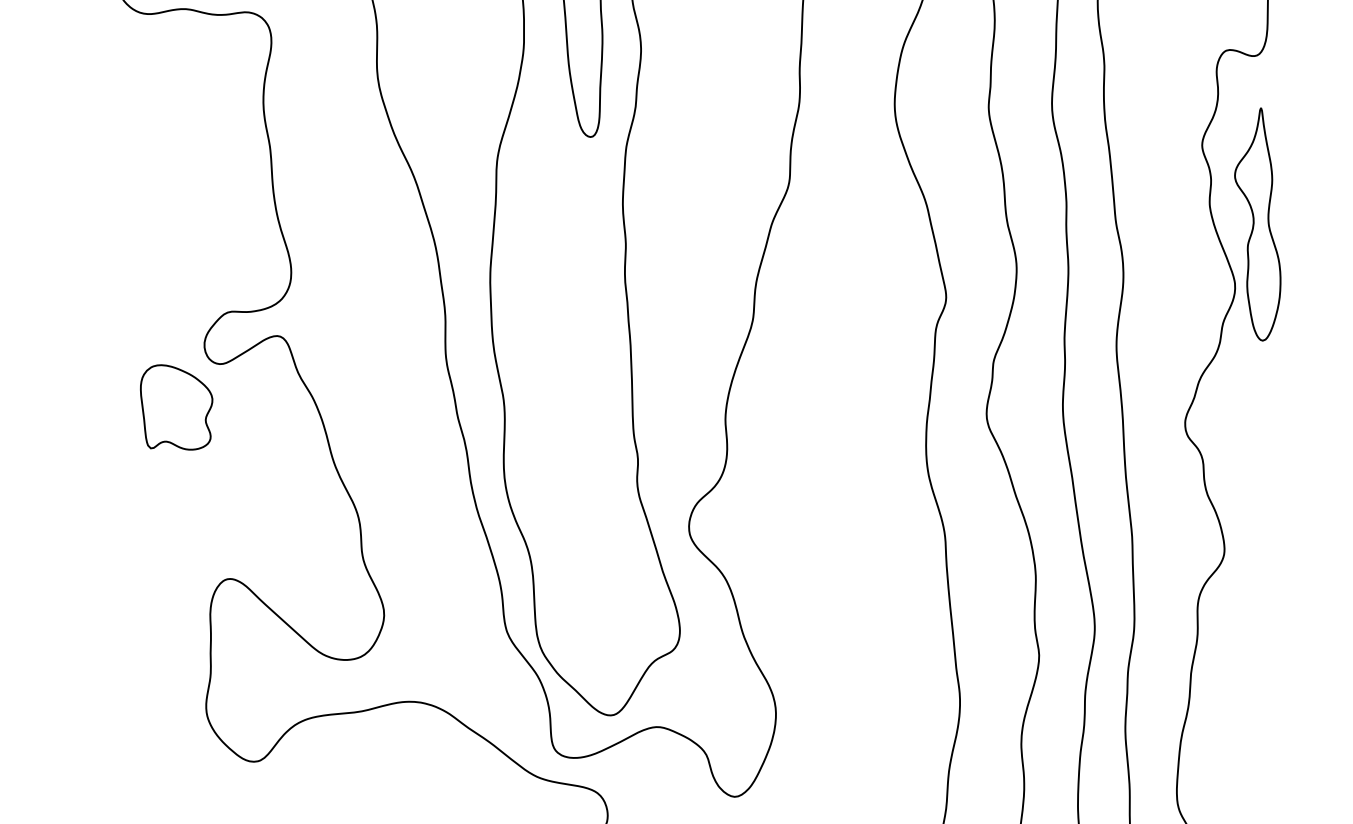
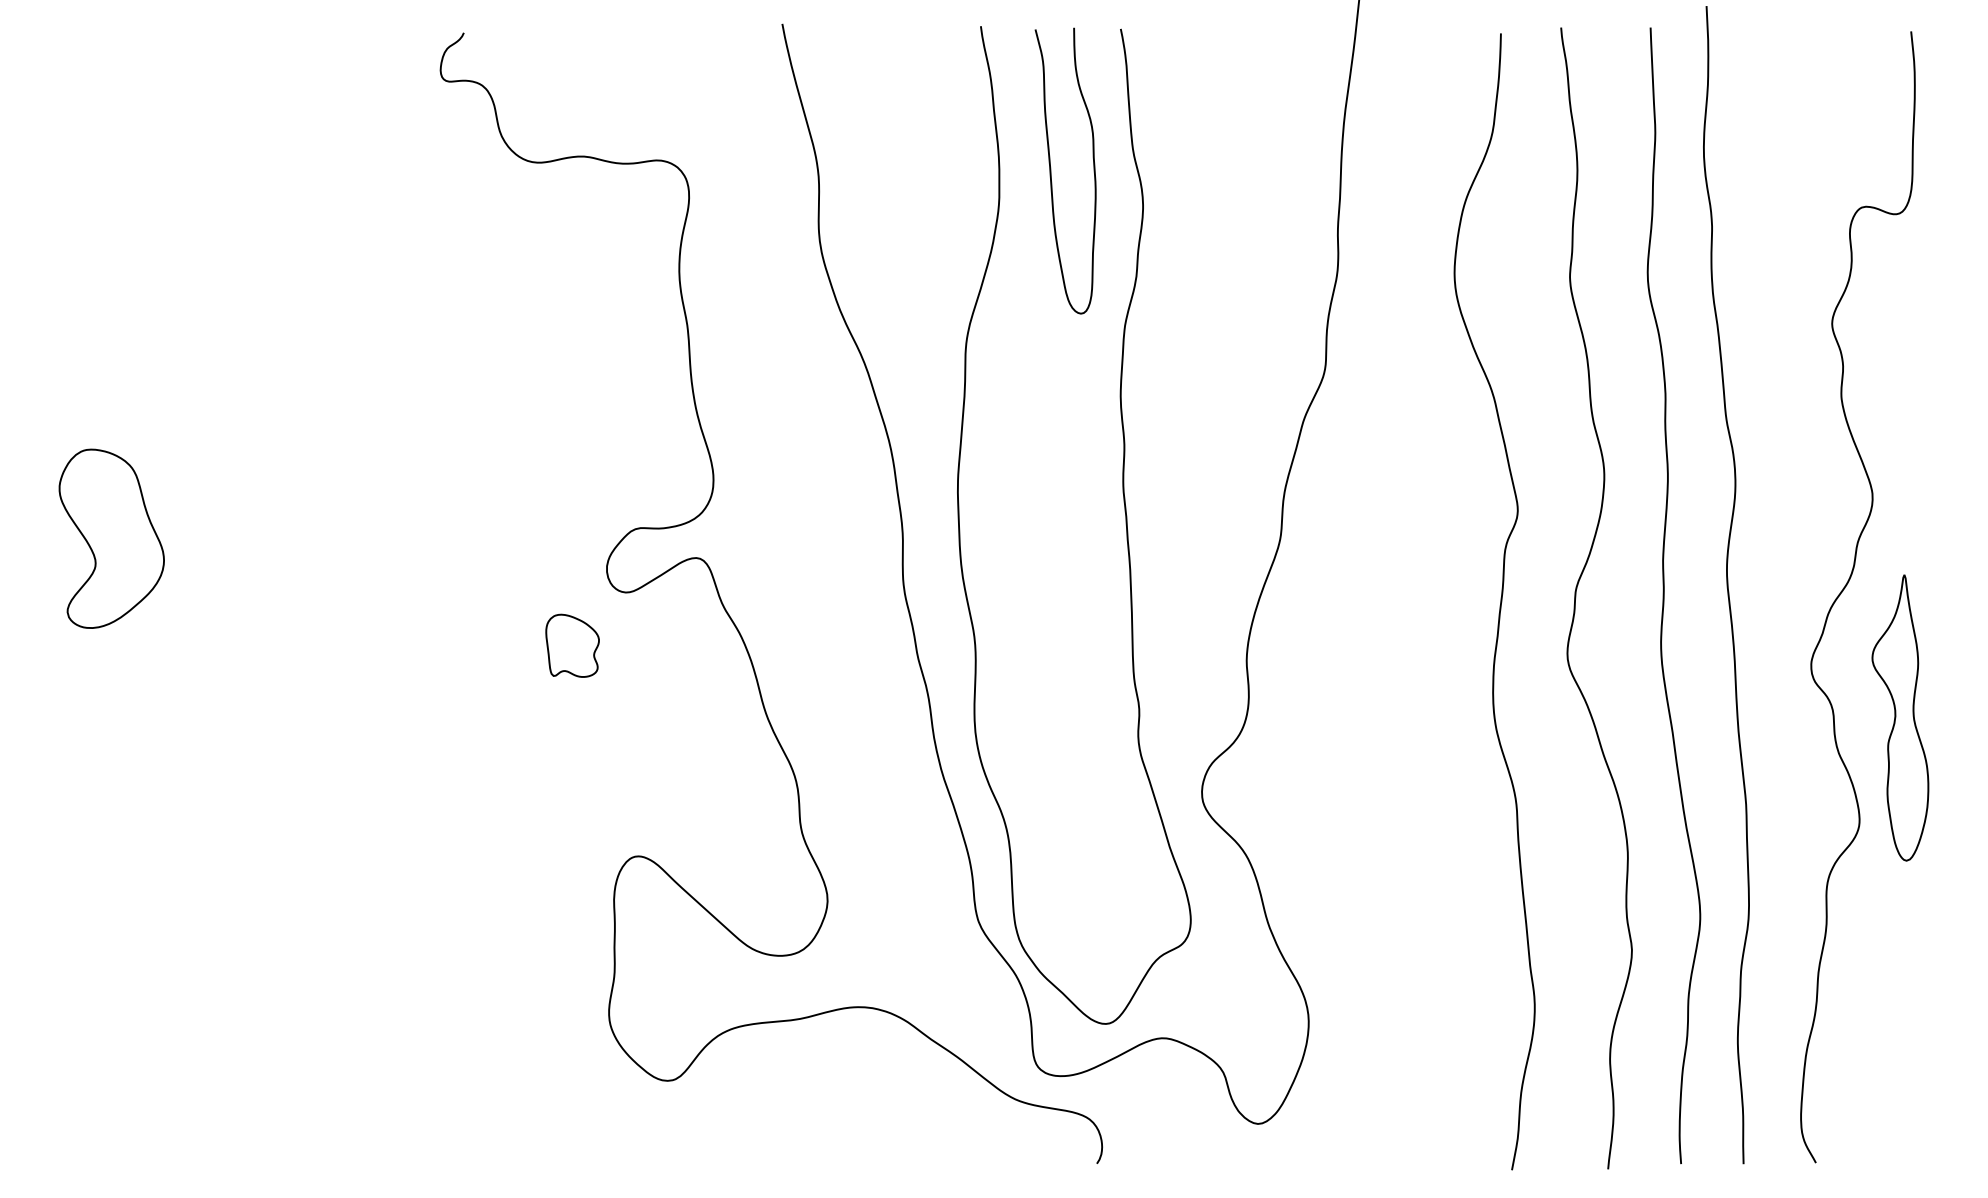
part: (1257, 224) -> (1900, 717), moved
part: (176, 407) -> (572, 645), size x0.6

